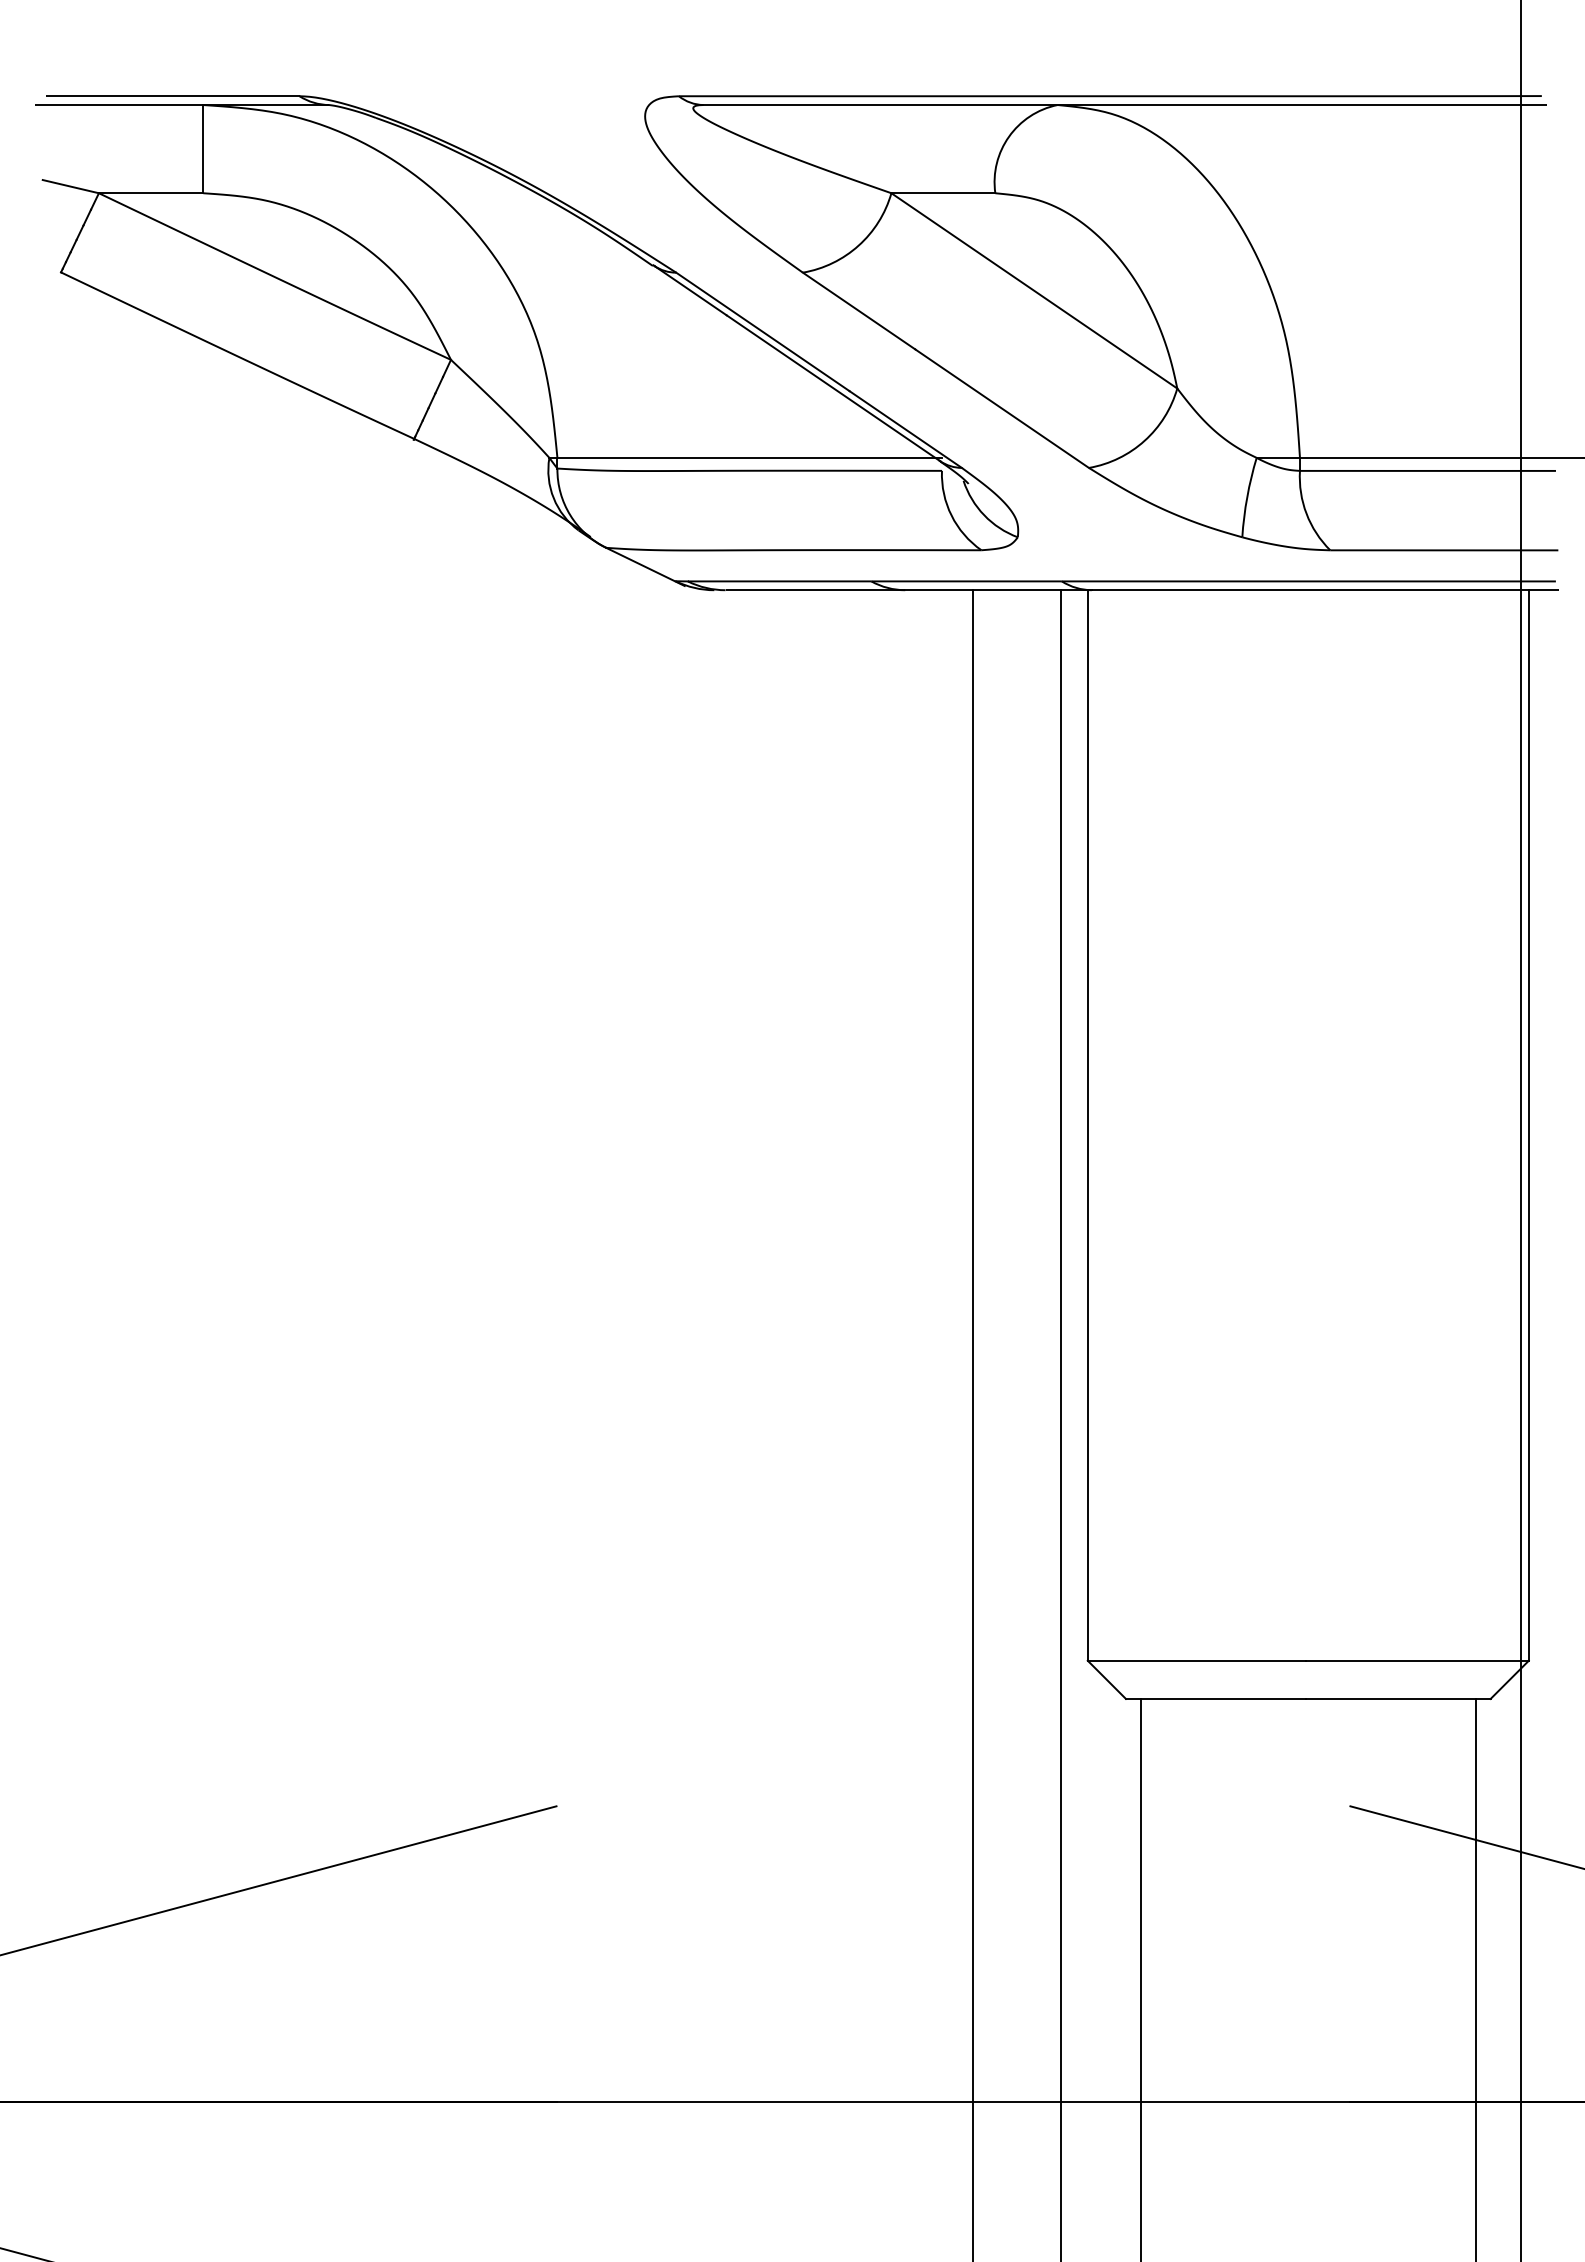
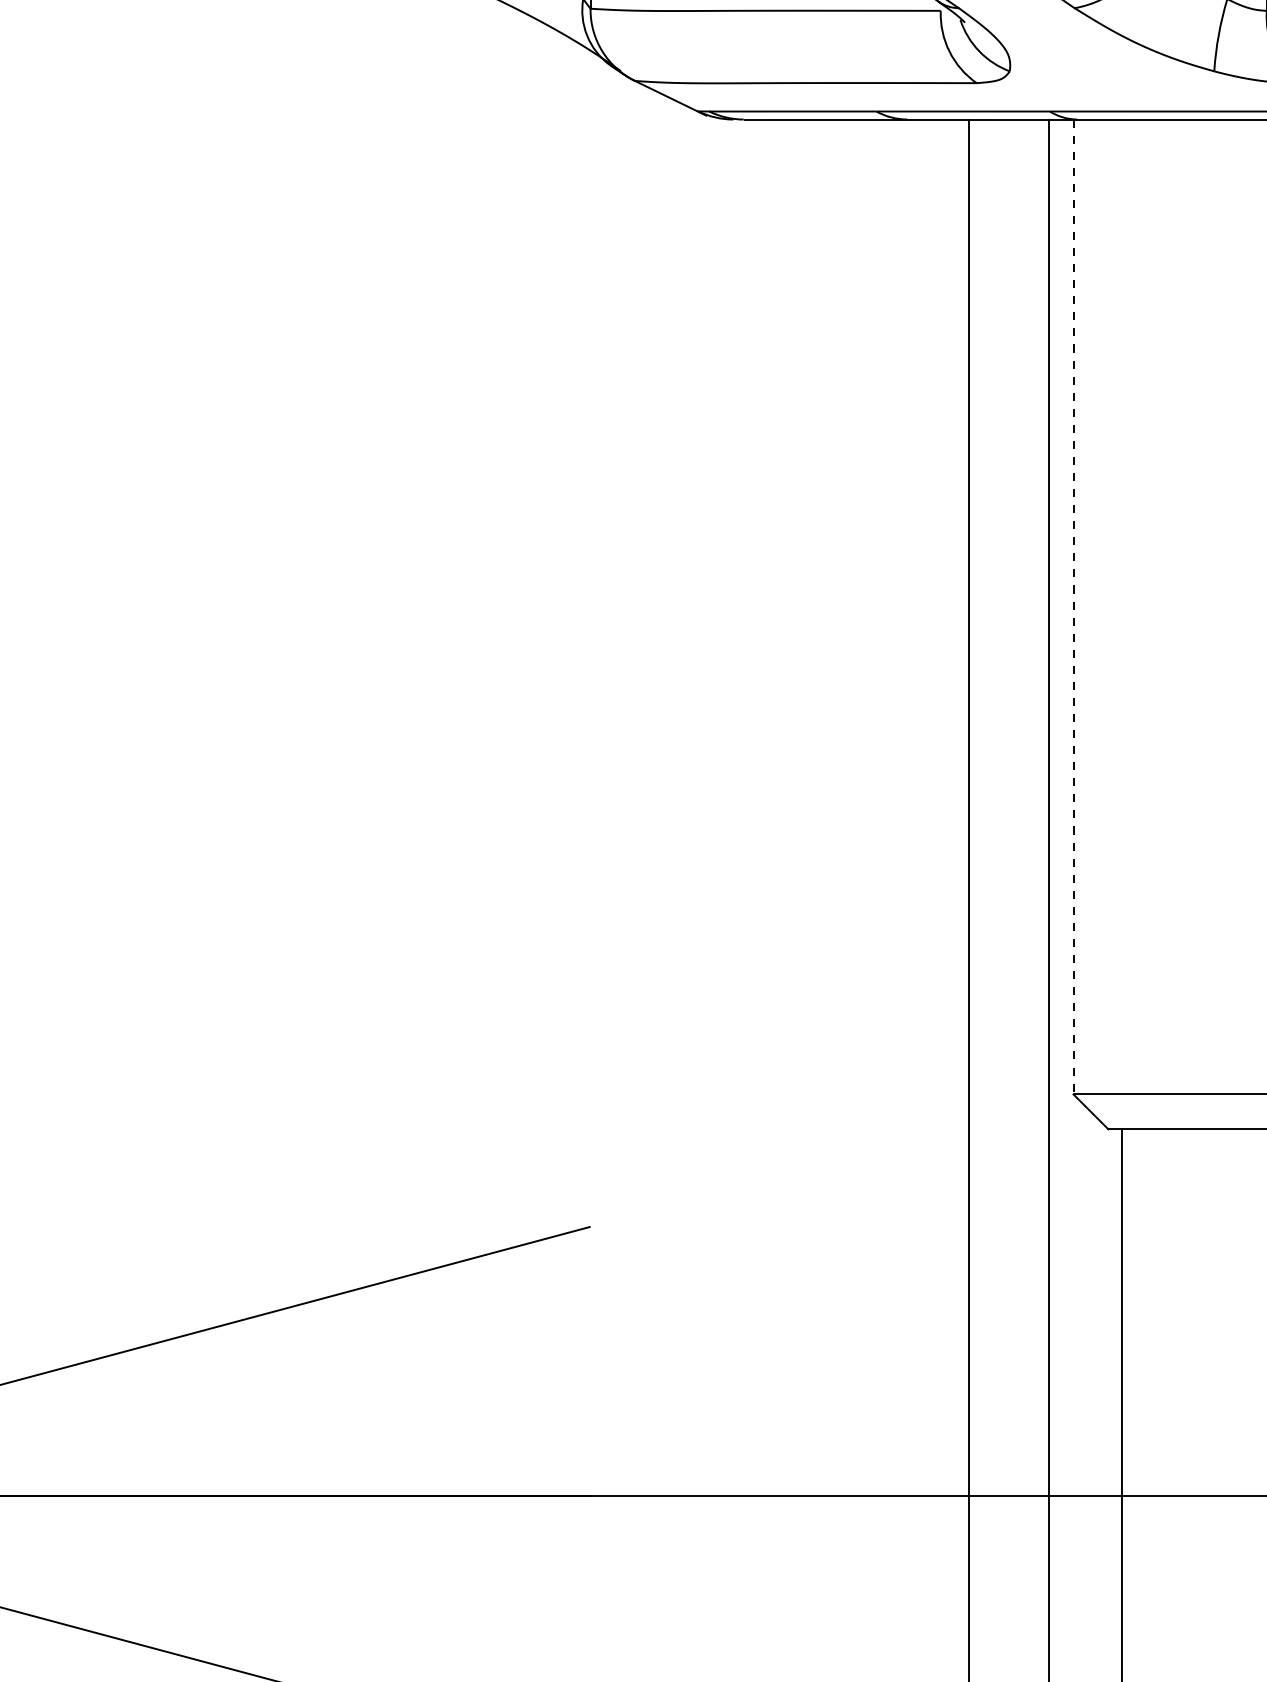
line: (1087, 1125) -> (1073, 607), solid -> dashed

